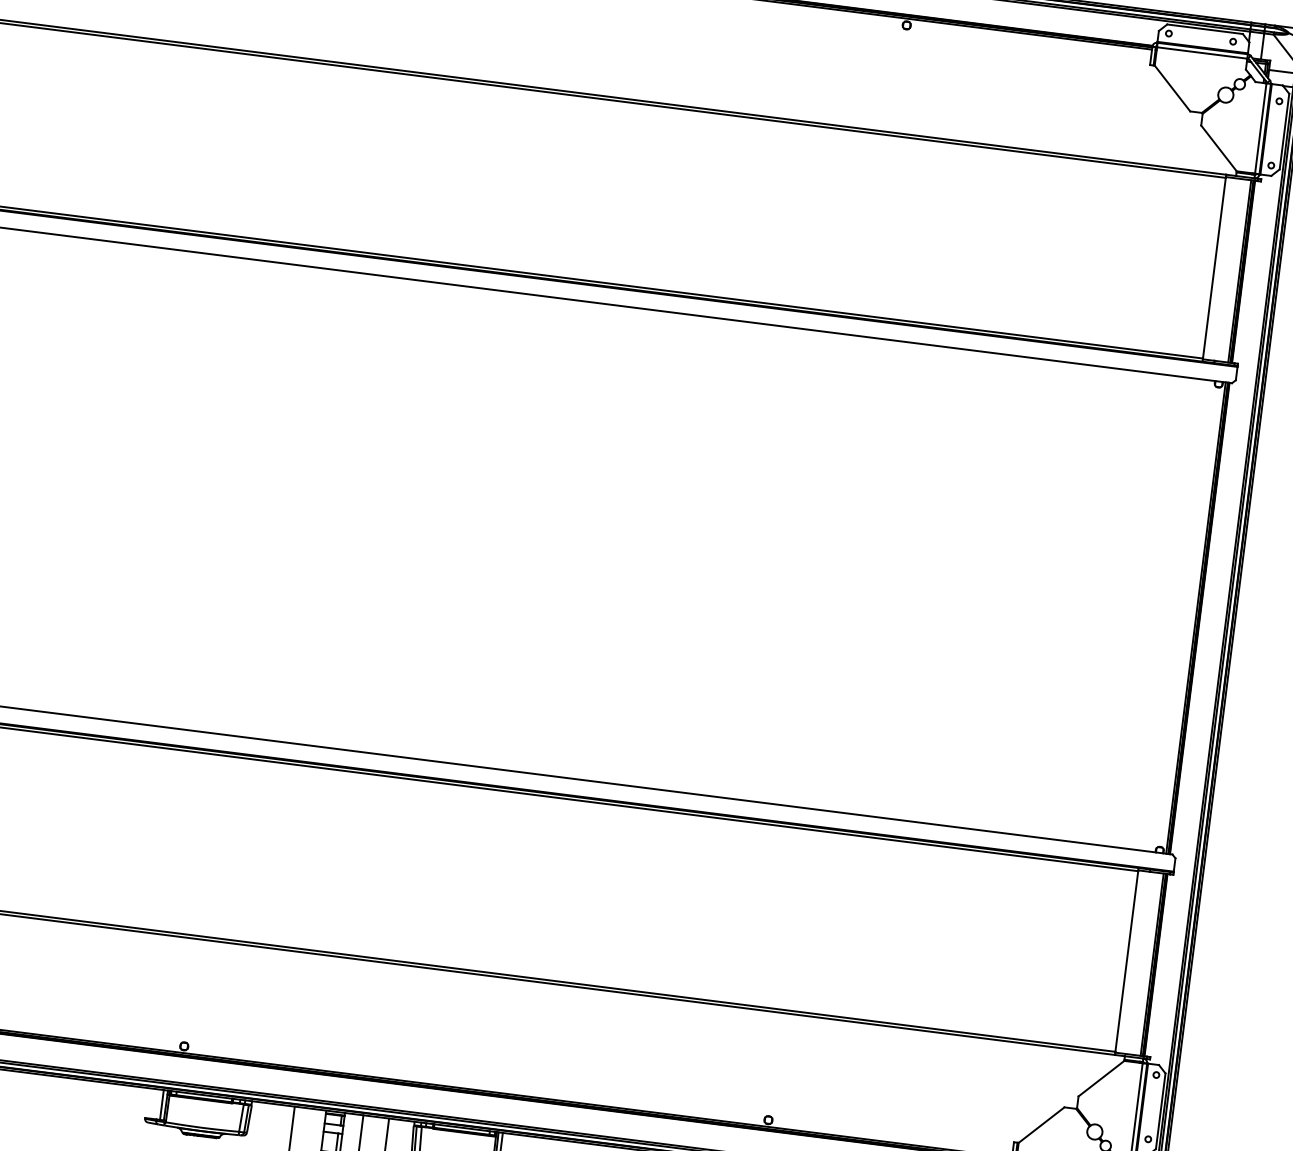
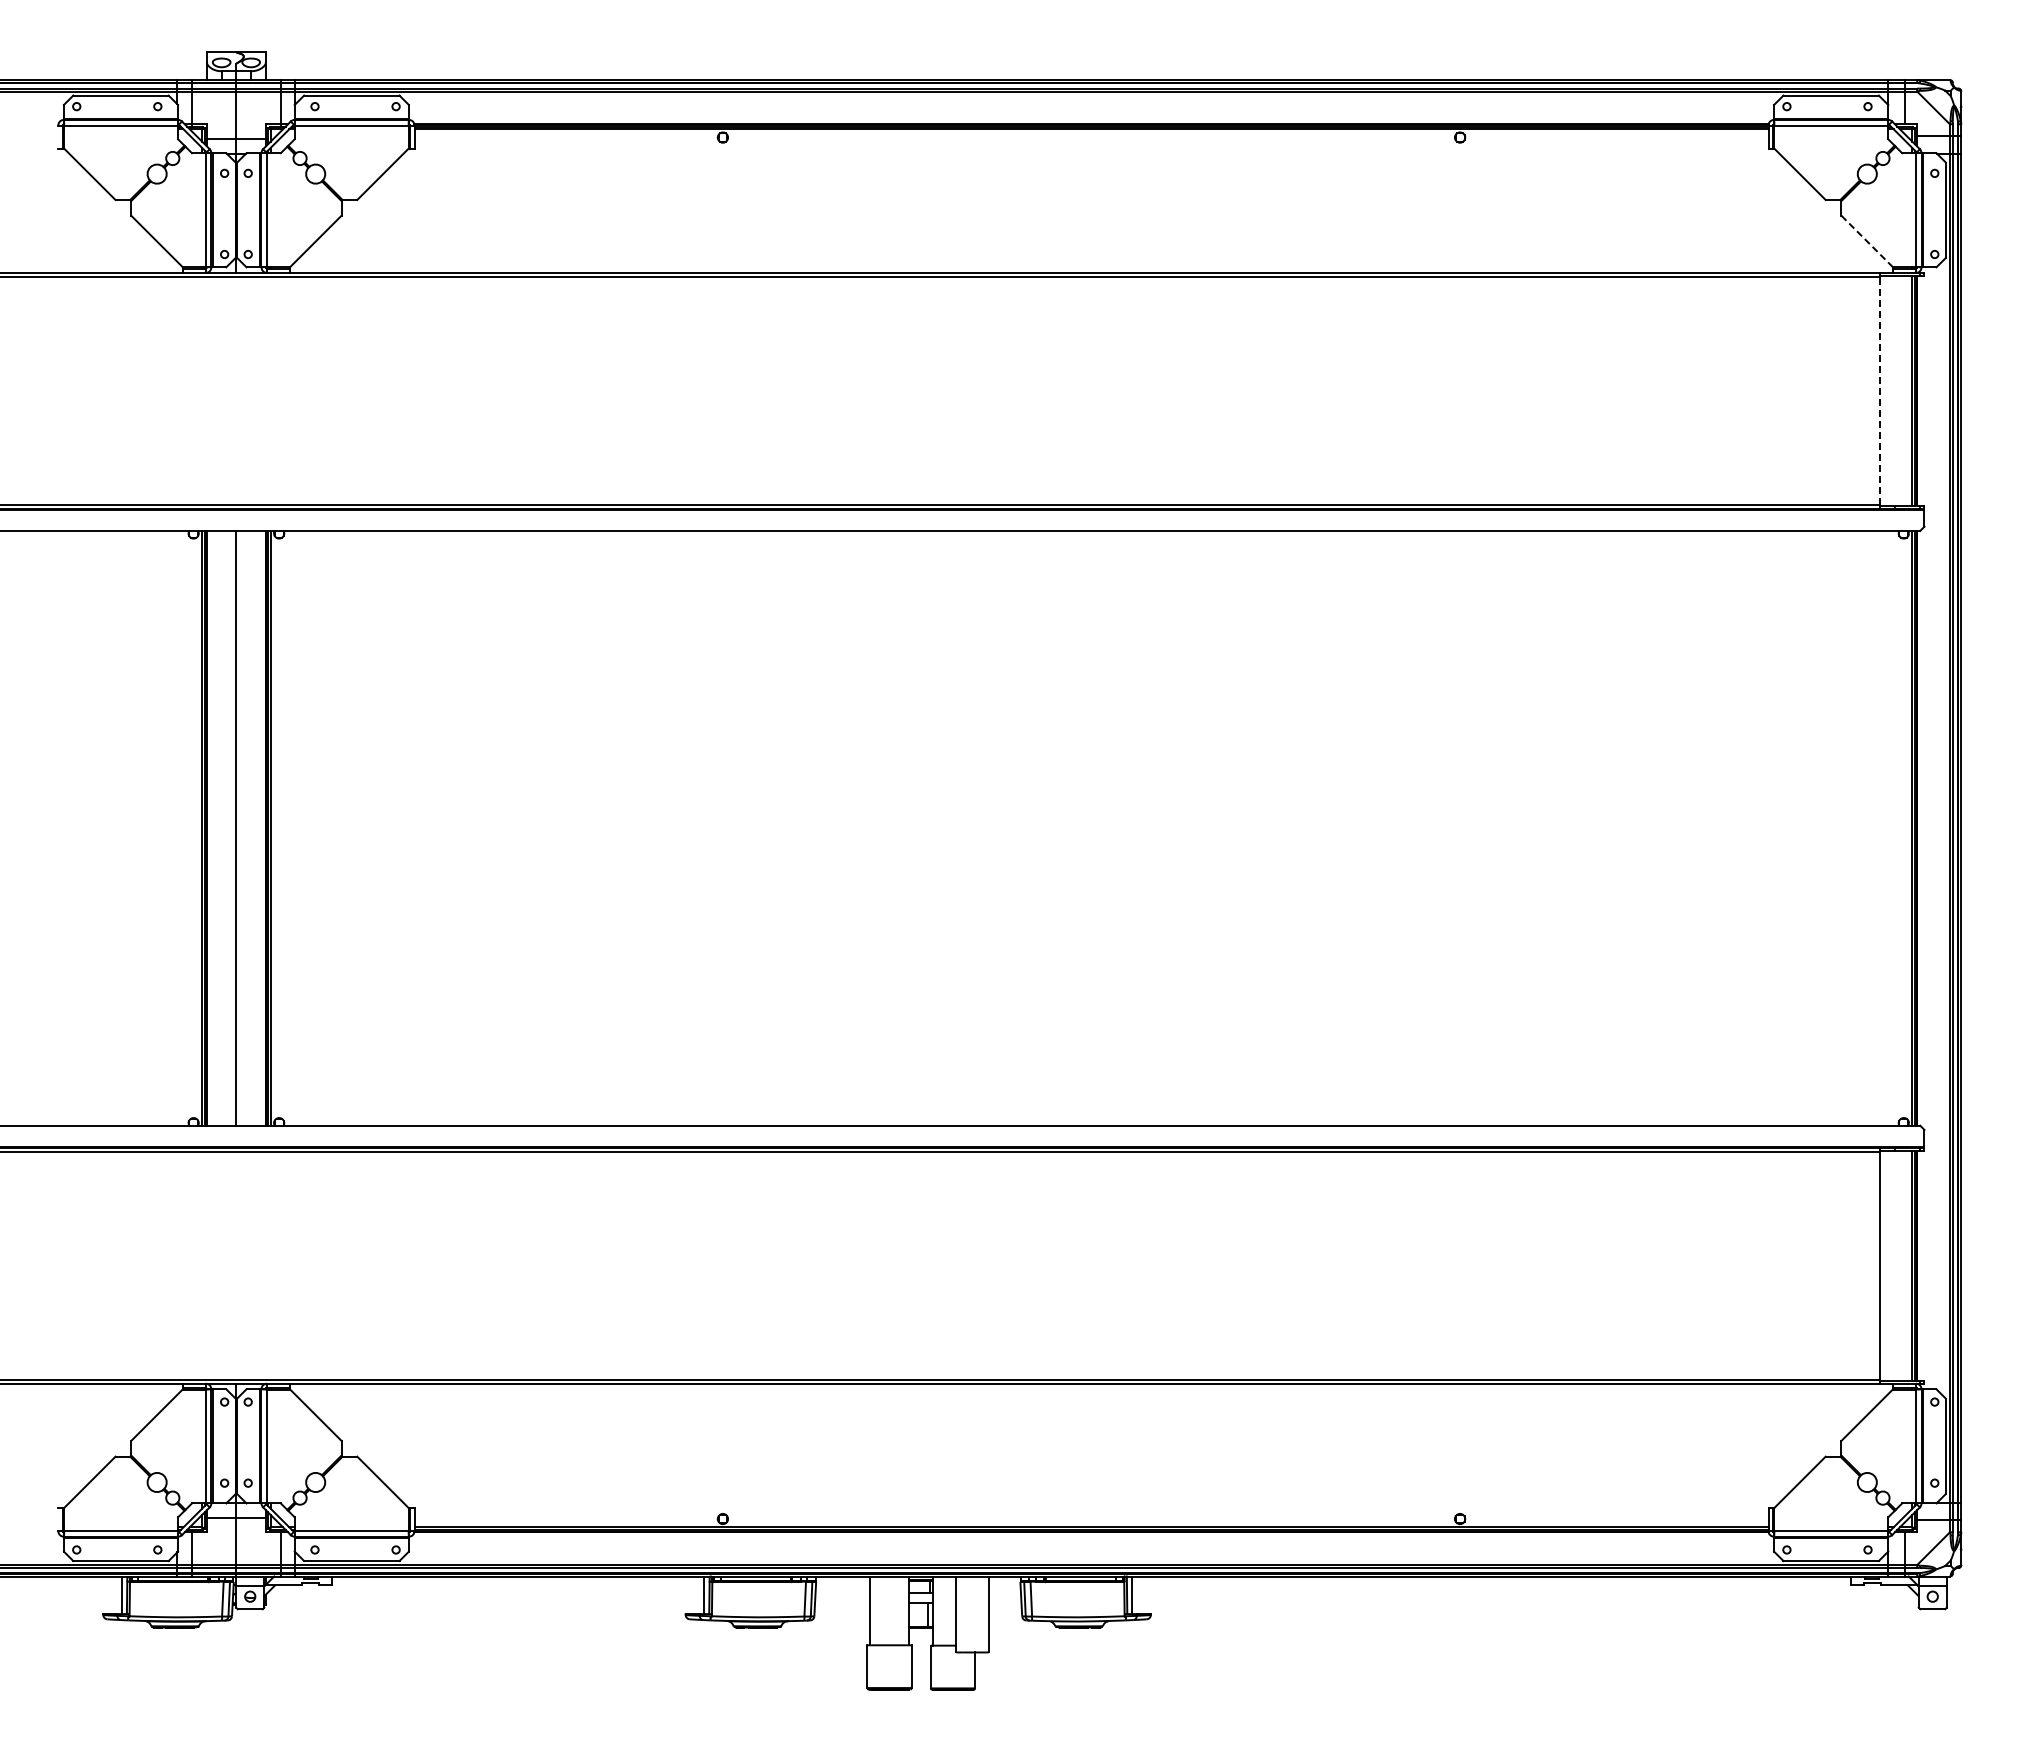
line: (1219, 148) -> (1867, 241), solid -> dashed
line: (1214, 267) -> (1880, 390), solid -> dashed

